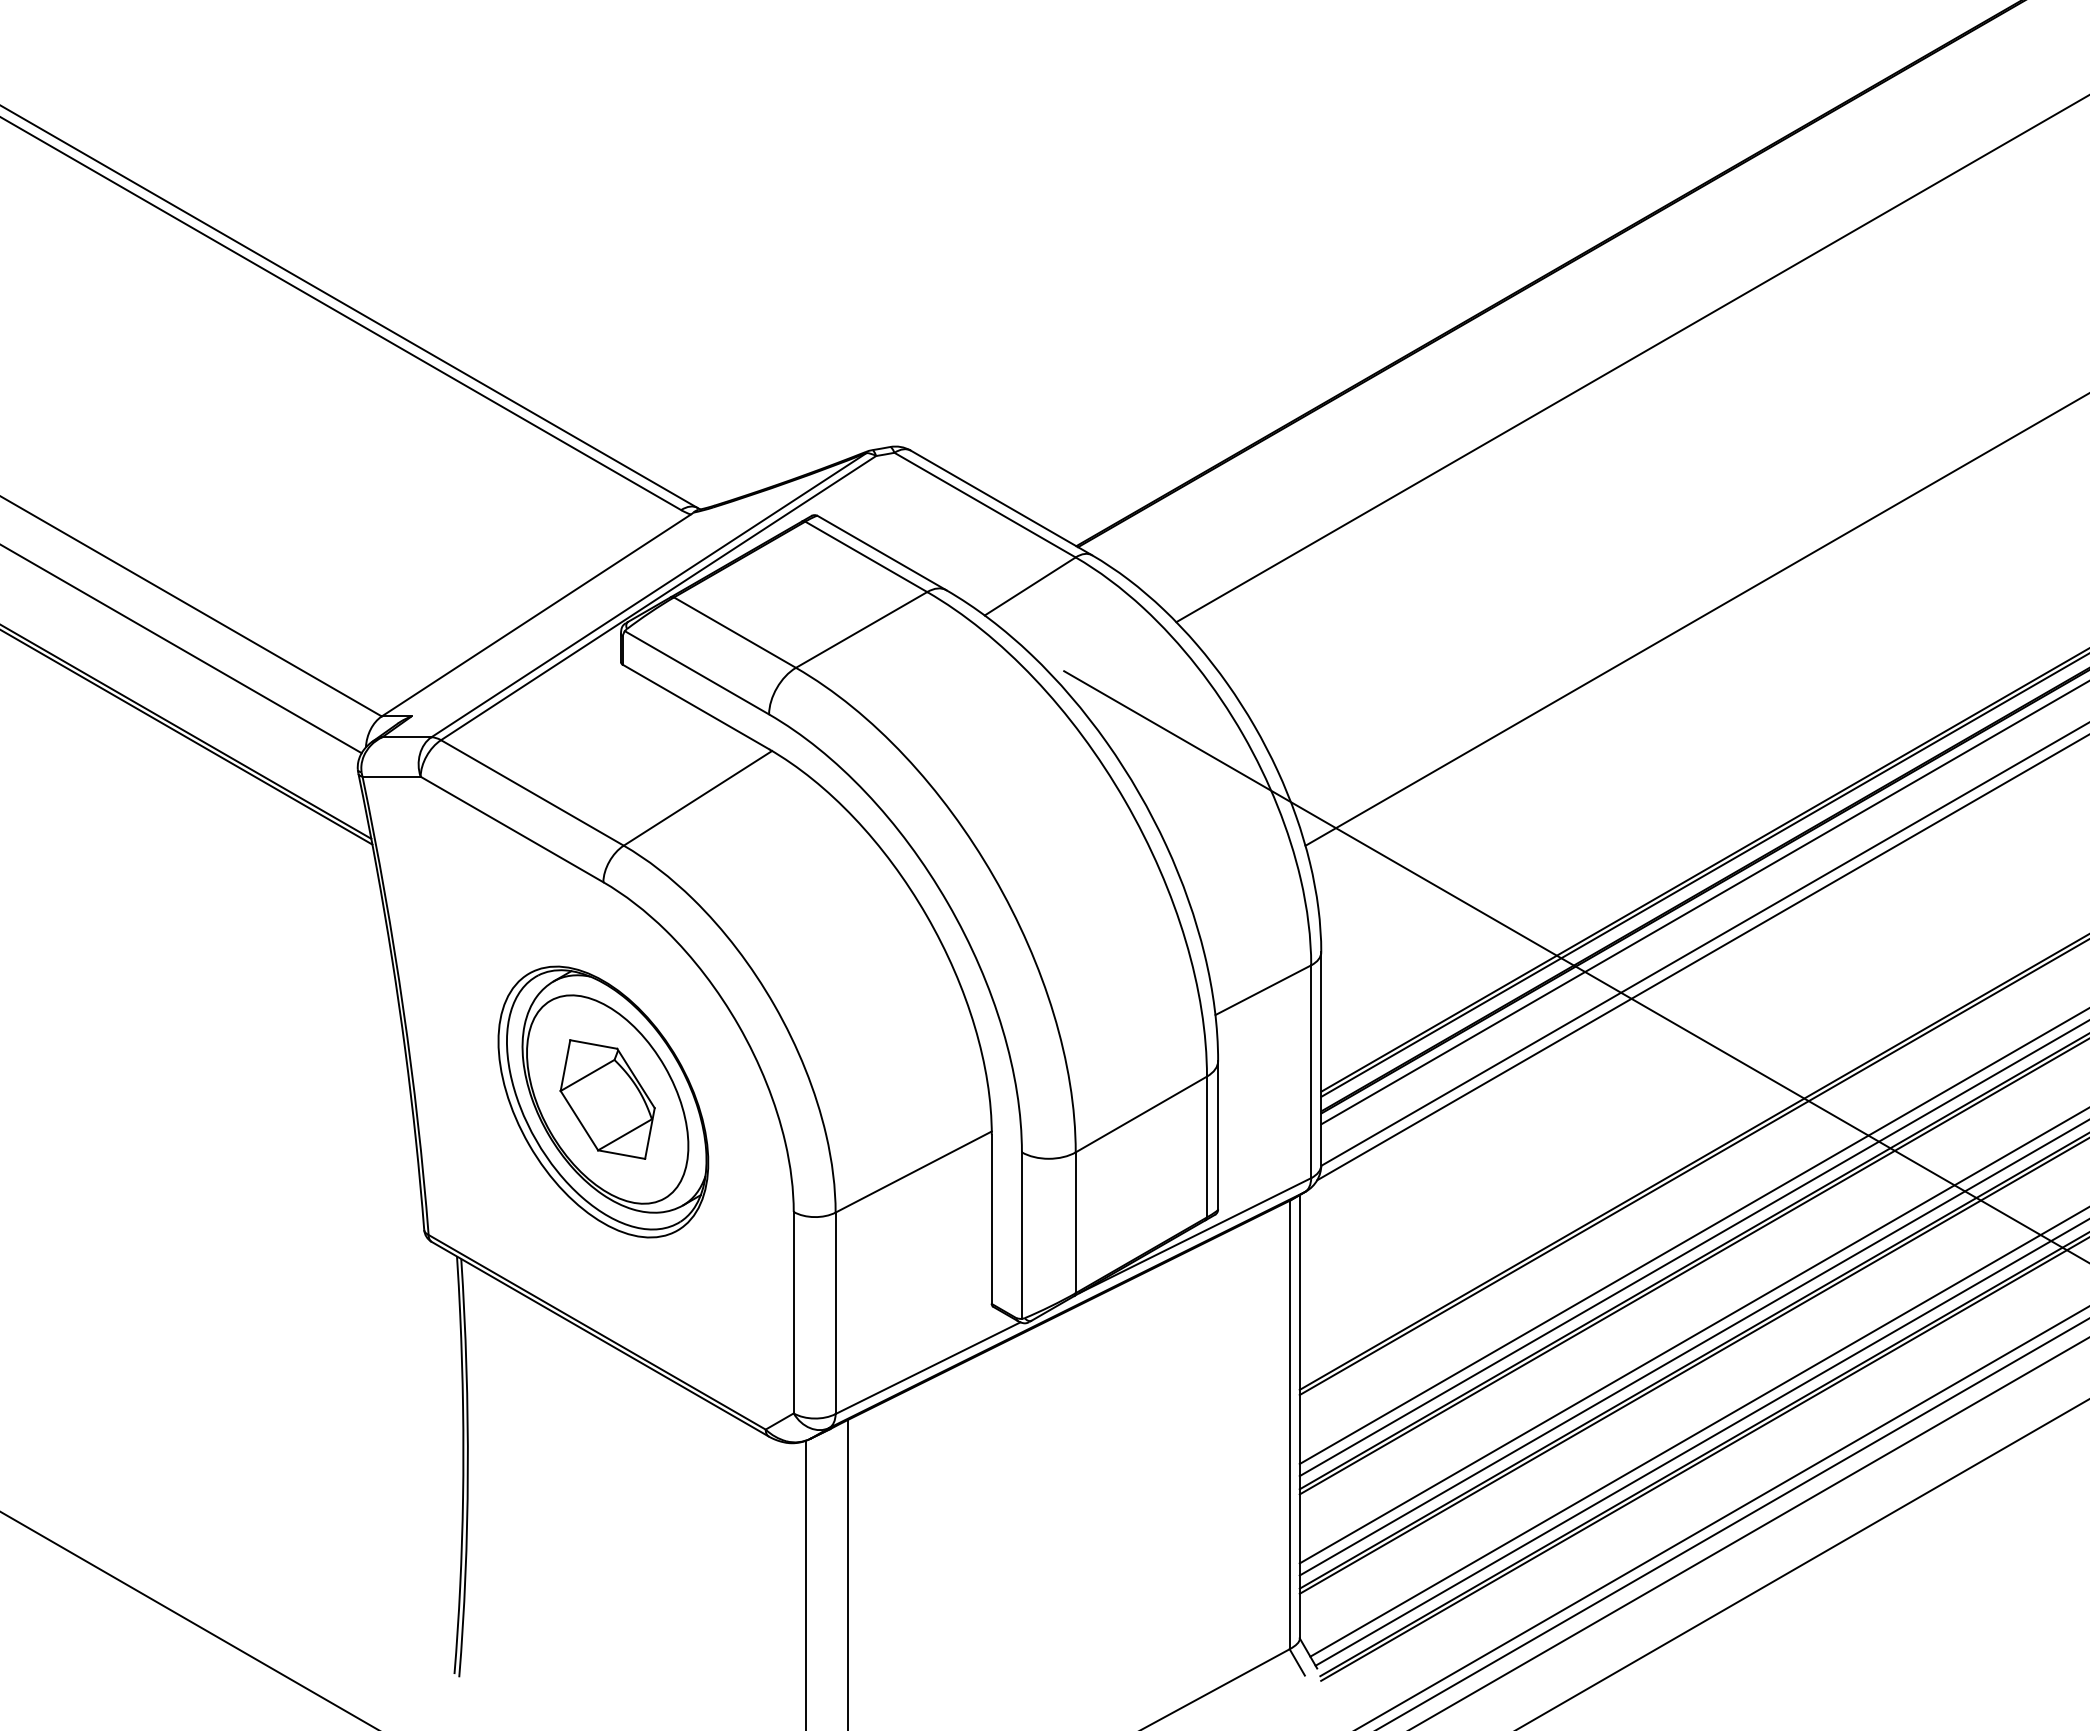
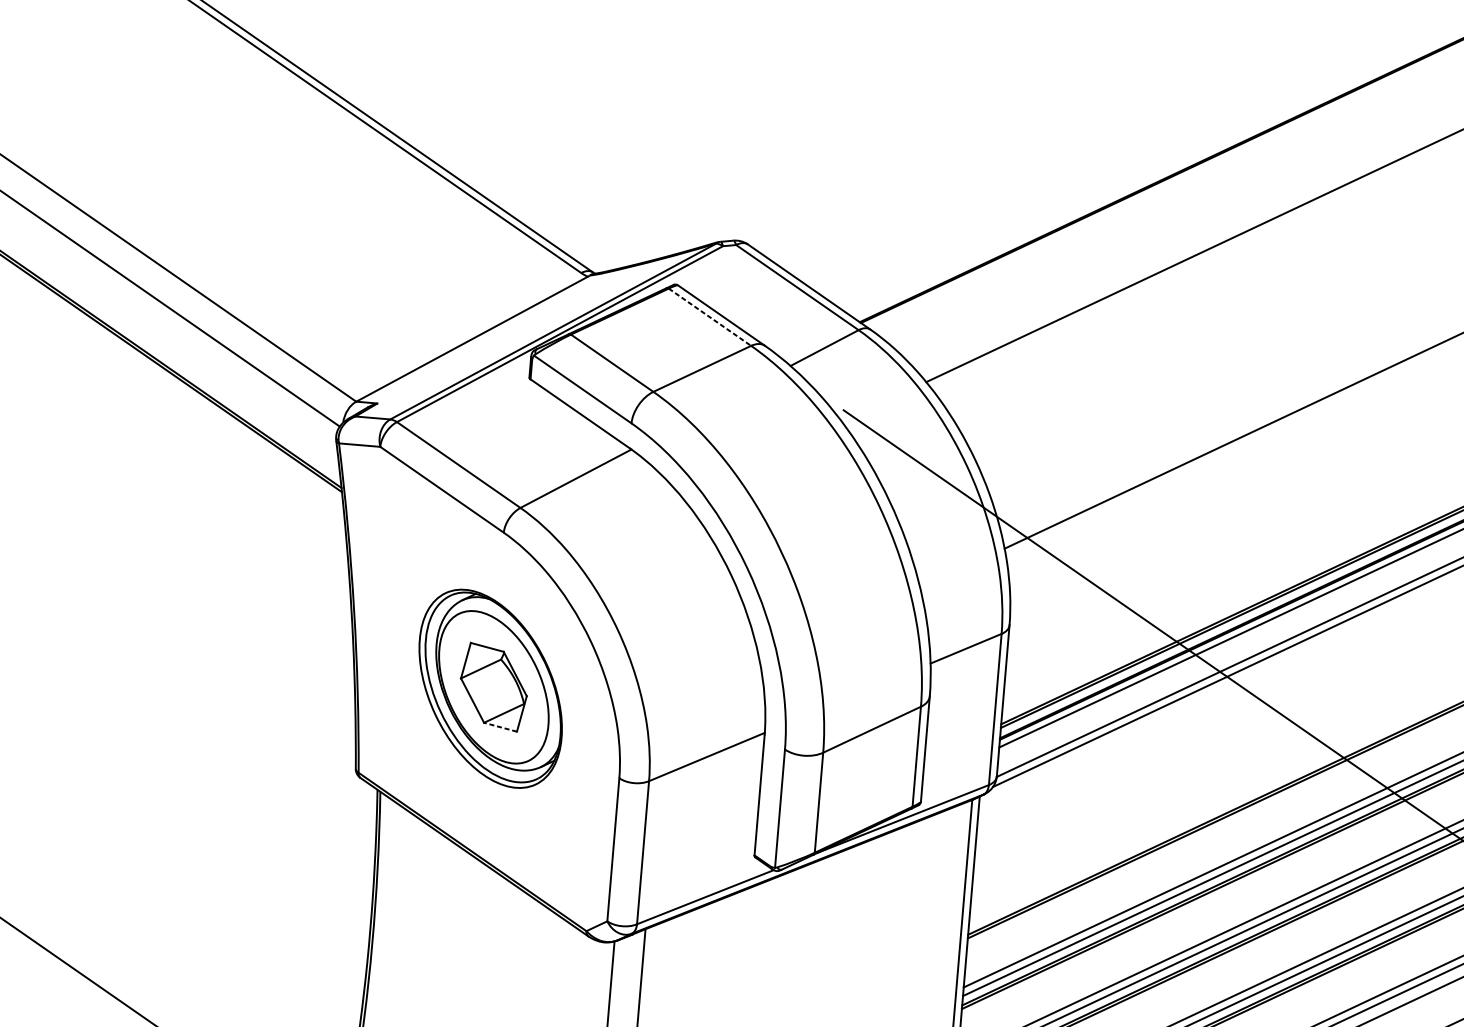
line: (866, 557) -> (710, 317), solid -> dashed
line: (621, 1154) -> (500, 727), solid -> dashed

